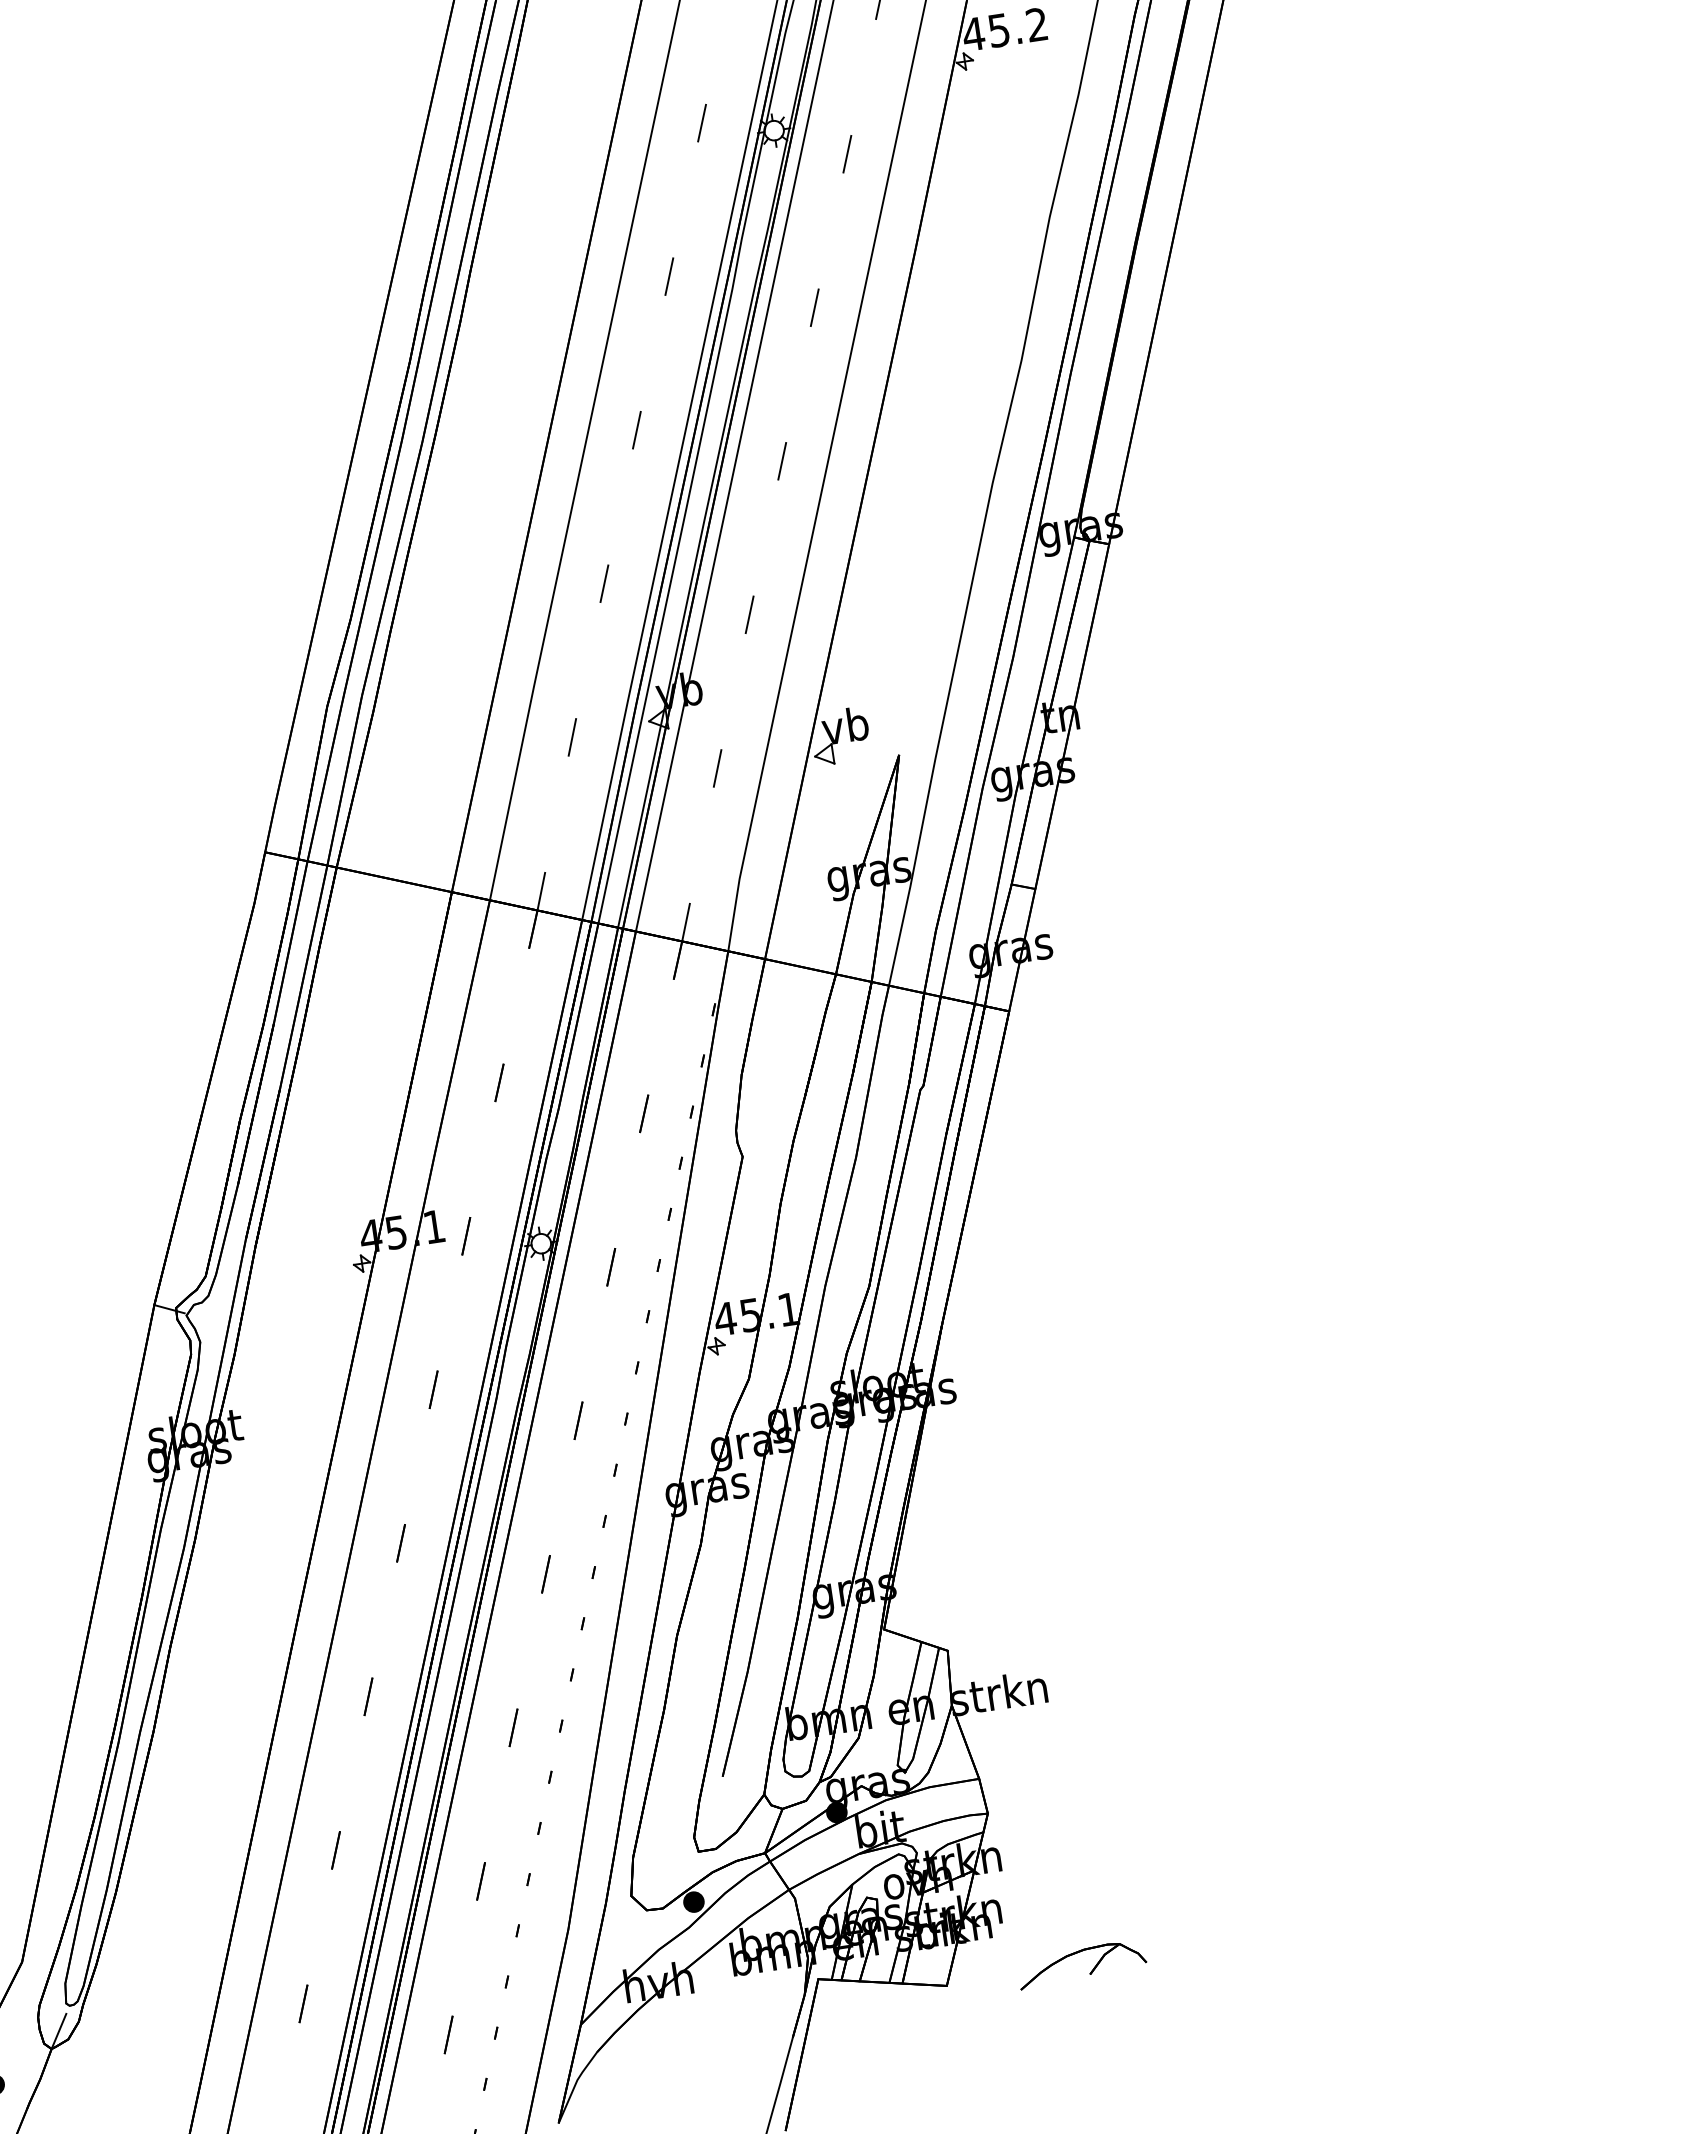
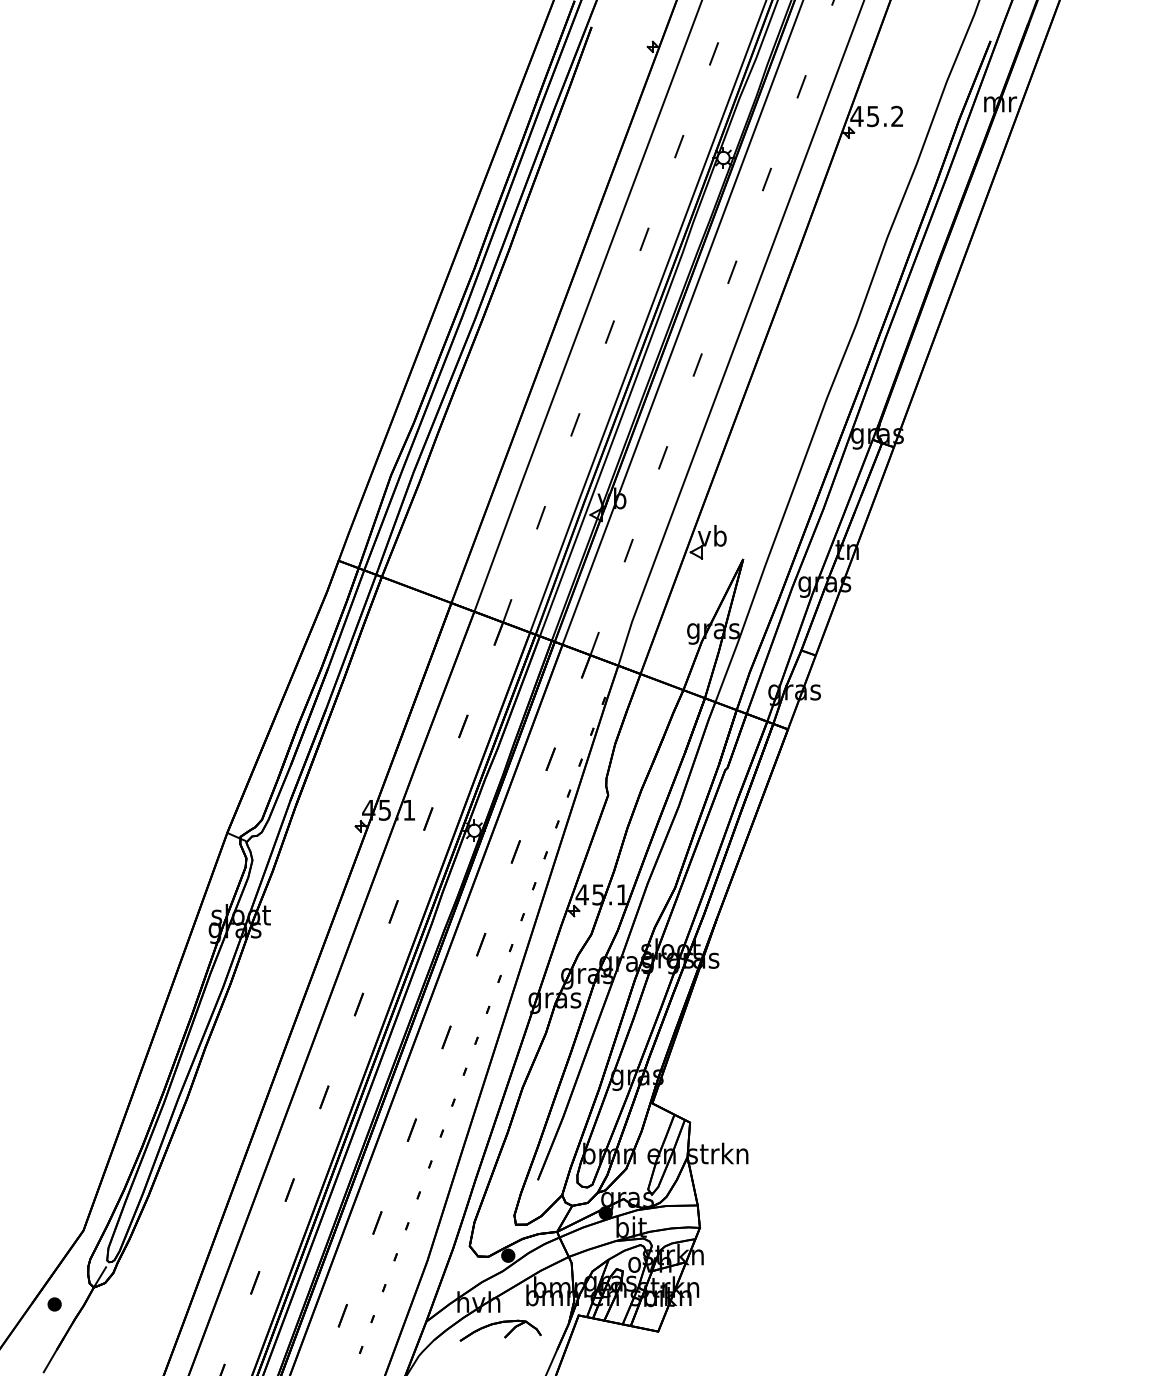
part: (1075, 1955) -> (497, 1324), moved

